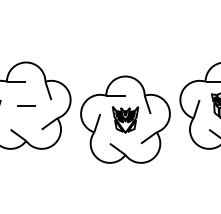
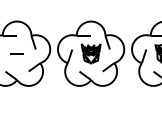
part: (125, 119) -> (91, 53), moved

